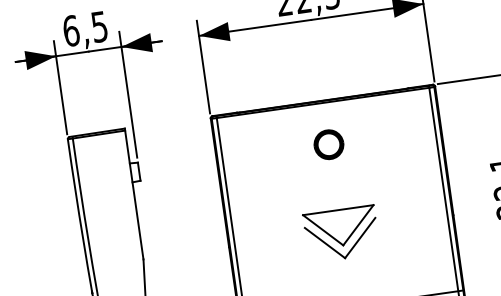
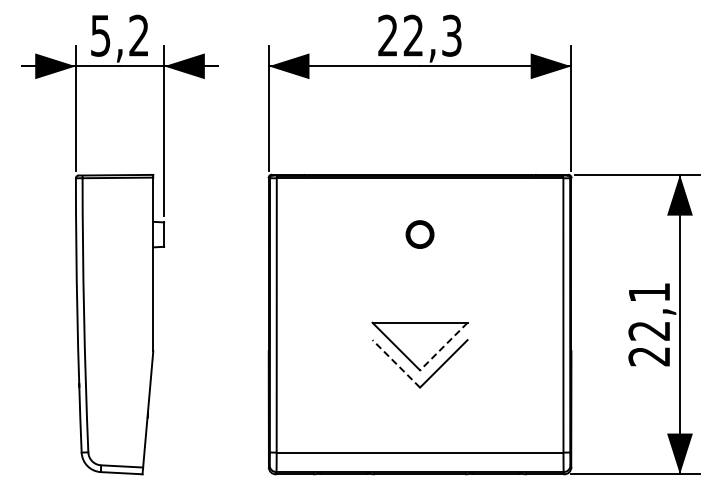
text: (85, 28) -> (119, 35), 6,5 -> 5,2
part: (328, 144) -> (419, 234), size x0.7
line: (358, 225) -> (443, 346), solid -> dashed
line: (325, 242) -> (396, 363), solid -> dashed

